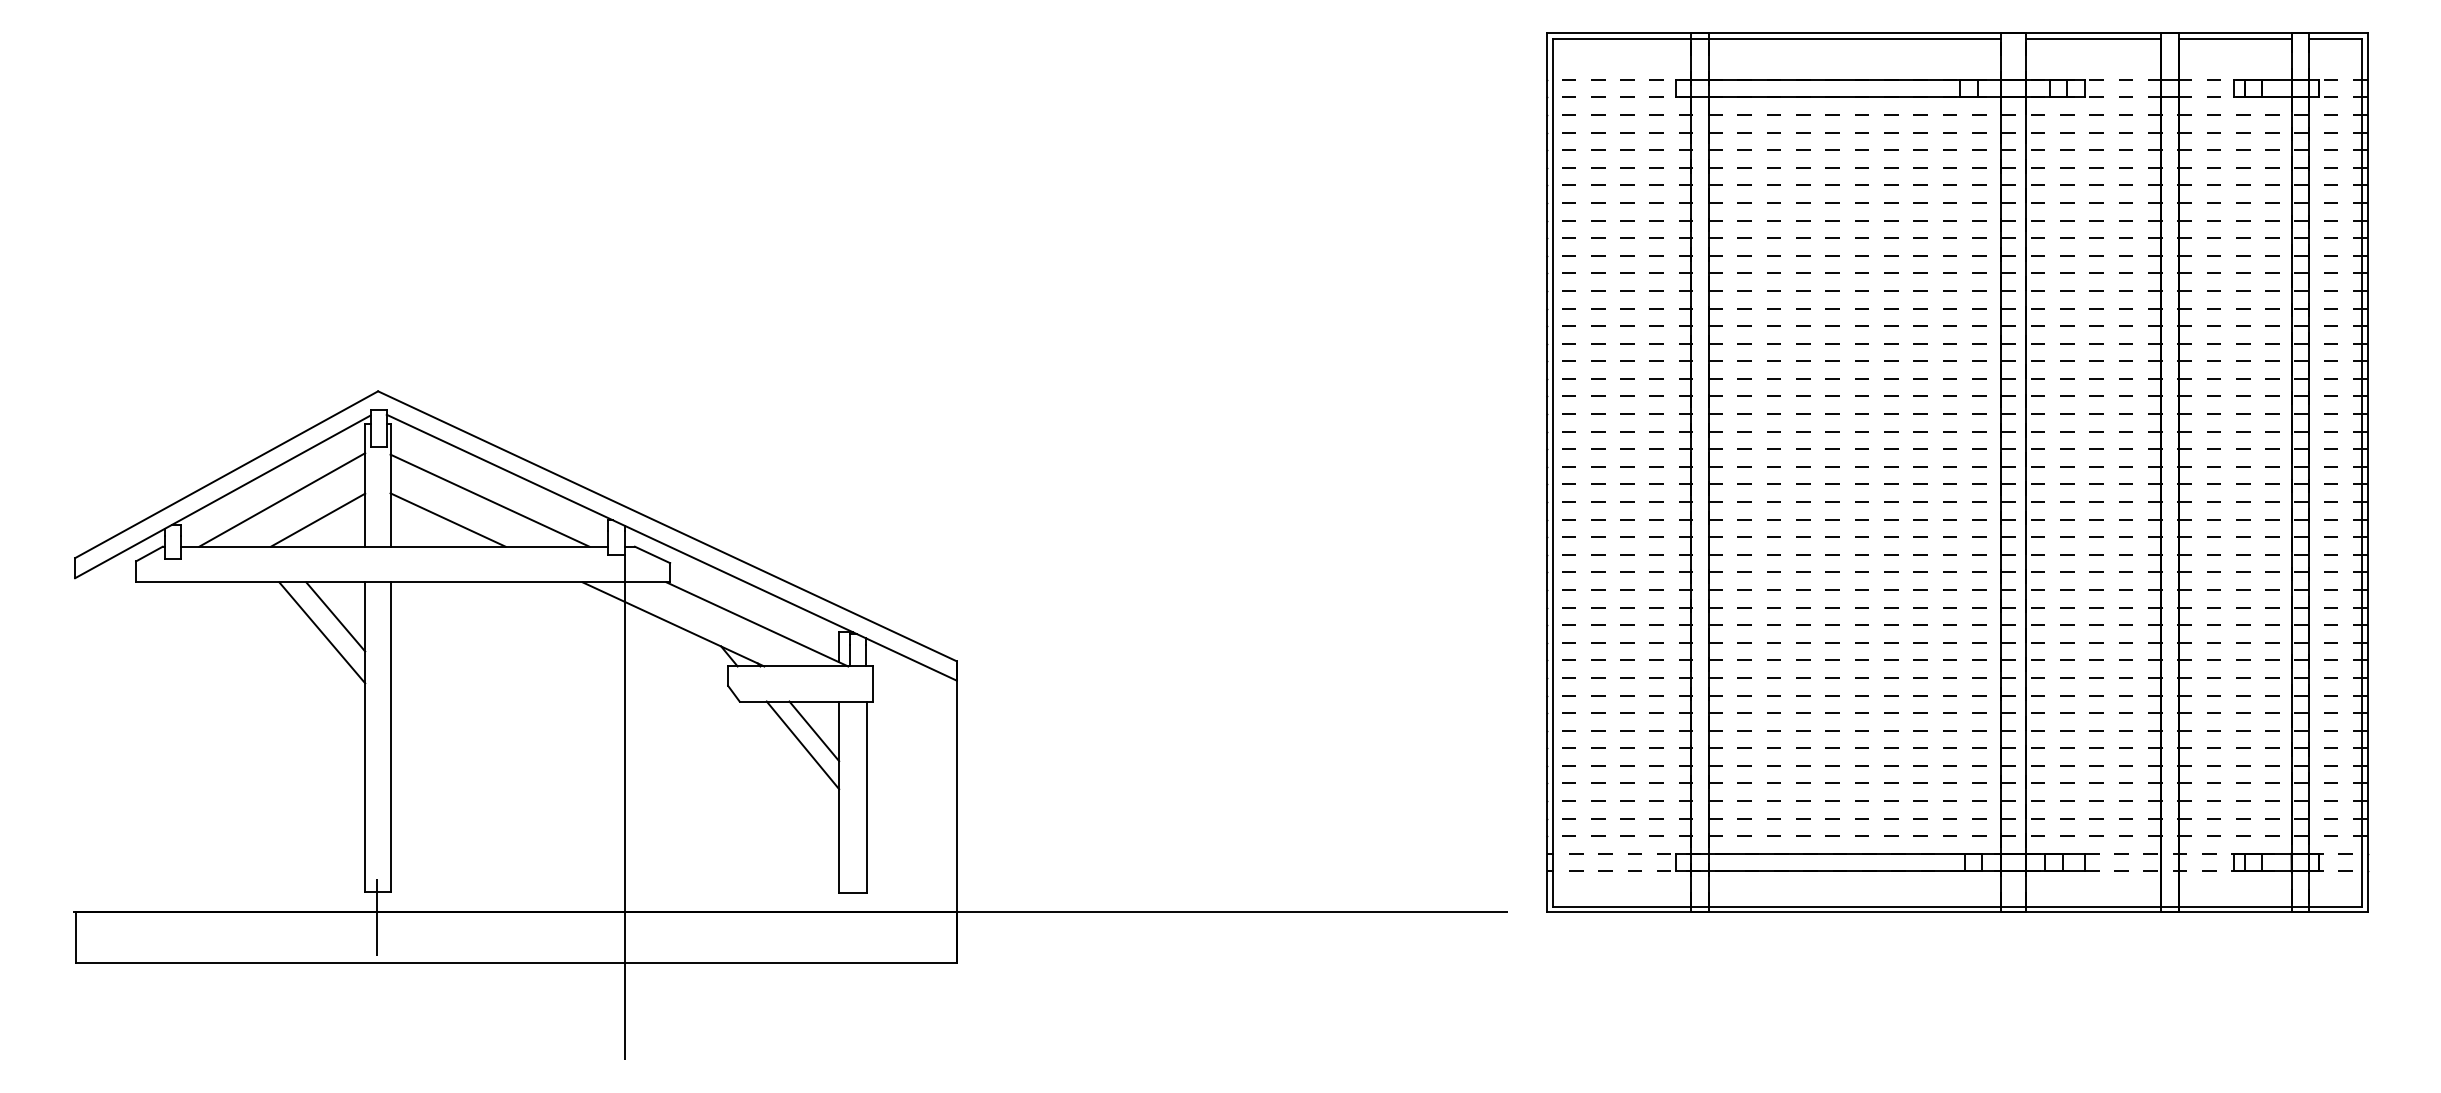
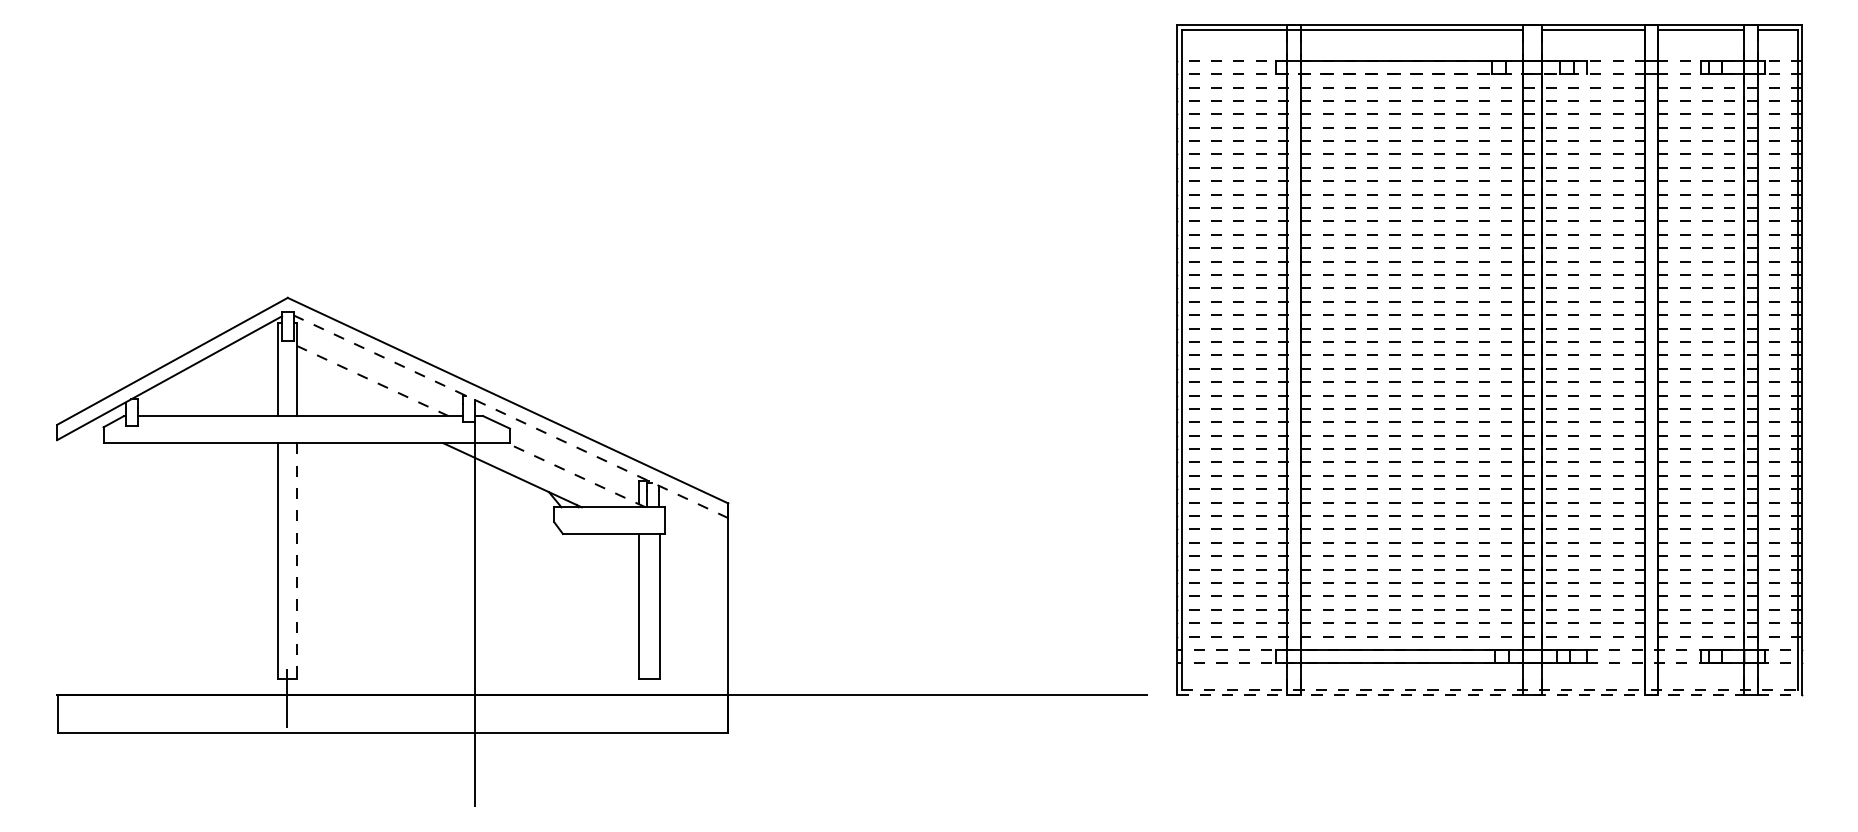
line: (1880, 97) -> (1431, 74), solid -> dashed
line: (282, 499) -> (214, 380), removed
line: (490, 500) -> (373, 380), solid -> dashed
line: (317, 519) -> (241, 395), removed
line: (447, 519) -> (340, 395), removed
line: (671, 547) -> (511, 416), solid -> dashed
line: (335, 616) -> (255, 469), removed
line: (756, 624) -> (575, 475), solid -> dashed
line: (322, 632) -> (245, 481), removed
line: (814, 731) -> (619, 556), removed
line: (390, 737) -> (297, 561), solid -> dashed
line: (802, 745) -> (610, 567), removed
line: (1957, 906) -> (1490, 690), solid -> dashed
line: (1957, 912) -> (1490, 694), solid -> dashed

